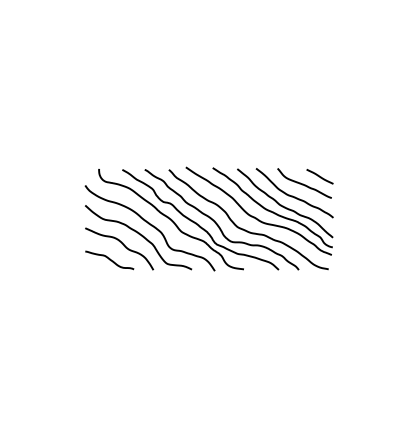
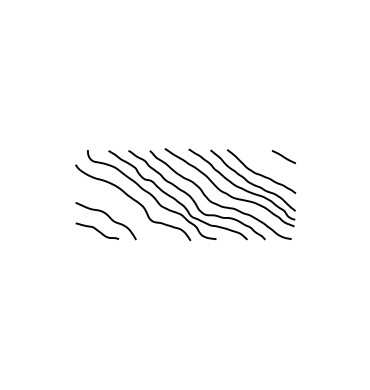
curve: (303, 183) -> (269, 163), removed
curve: (140, 235) -> (124, 209), removed

